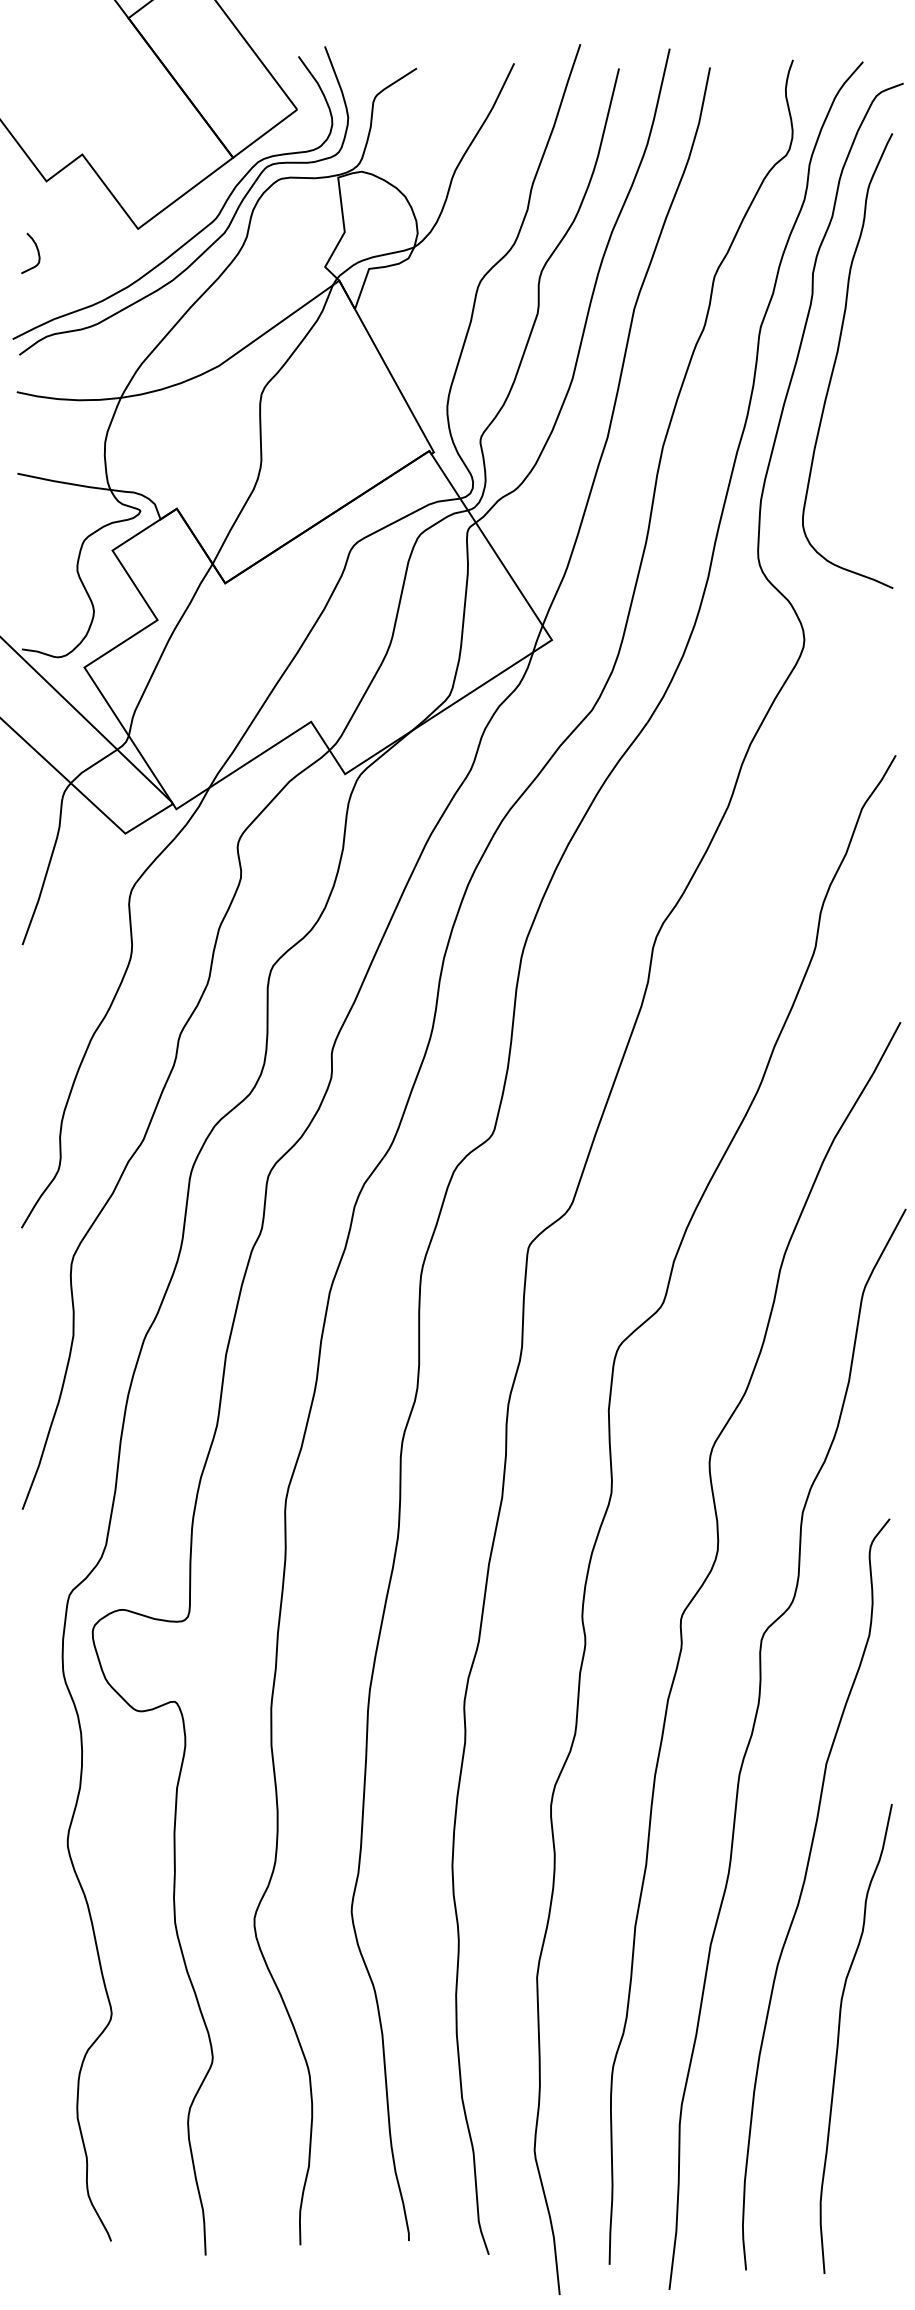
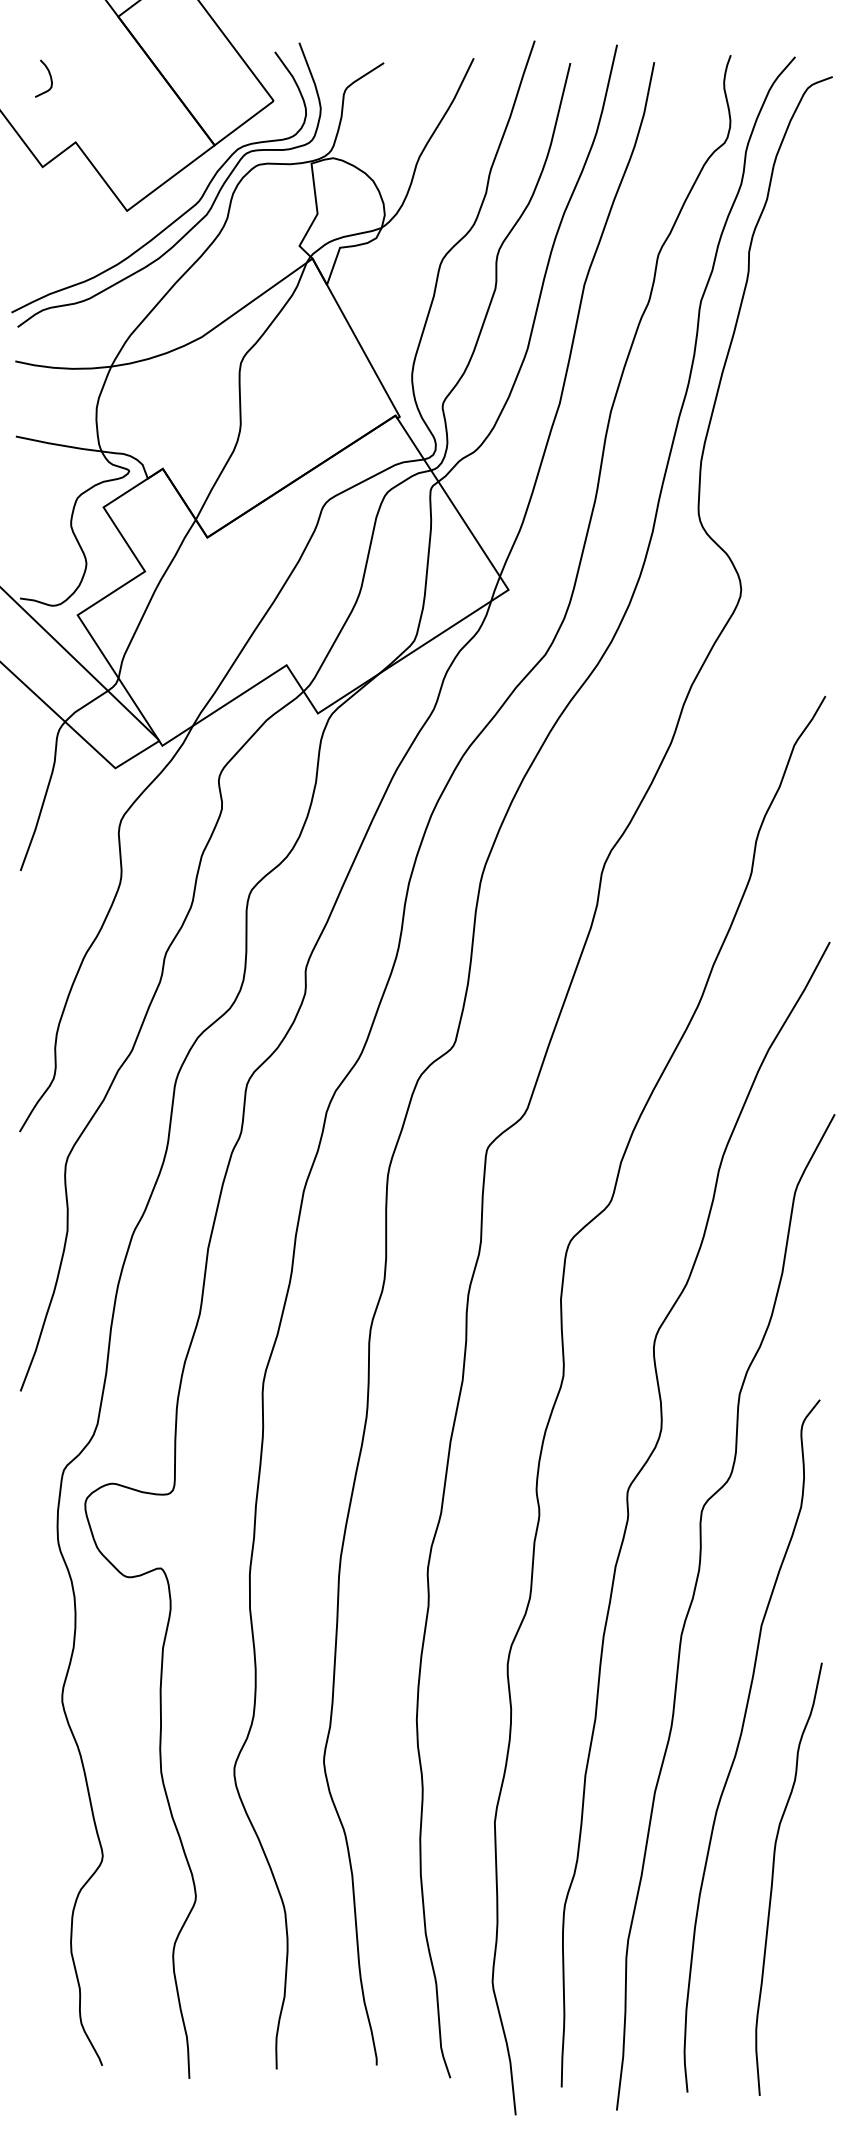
curve: (36, 249) -> (49, 75), moved
curve: (837, 357) -> (771, 329), removed

